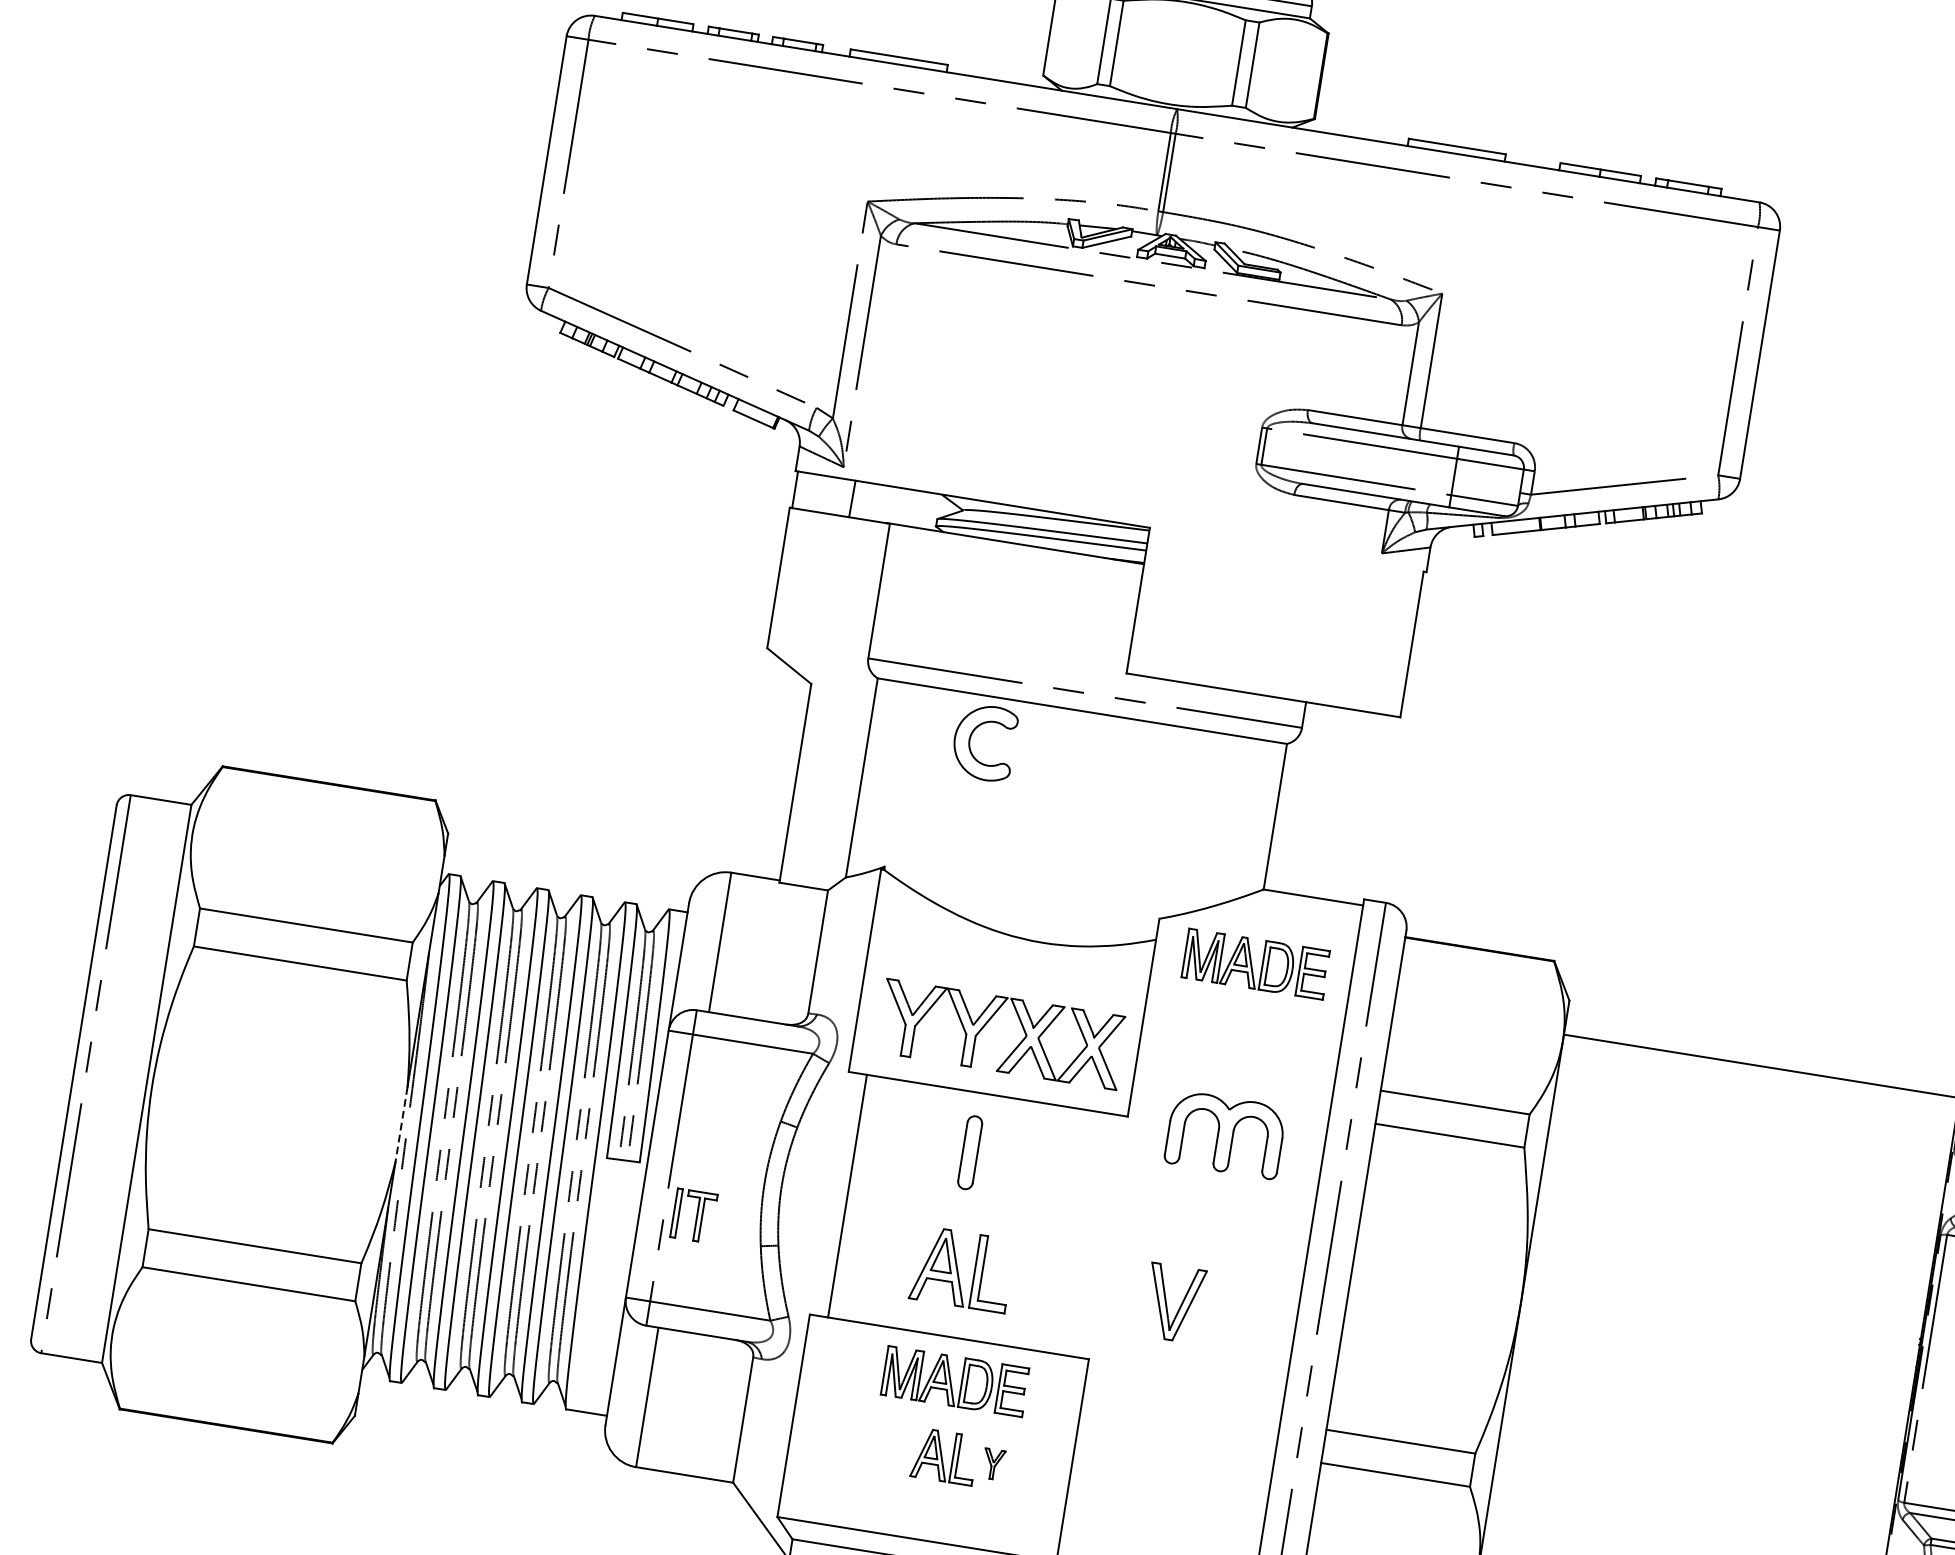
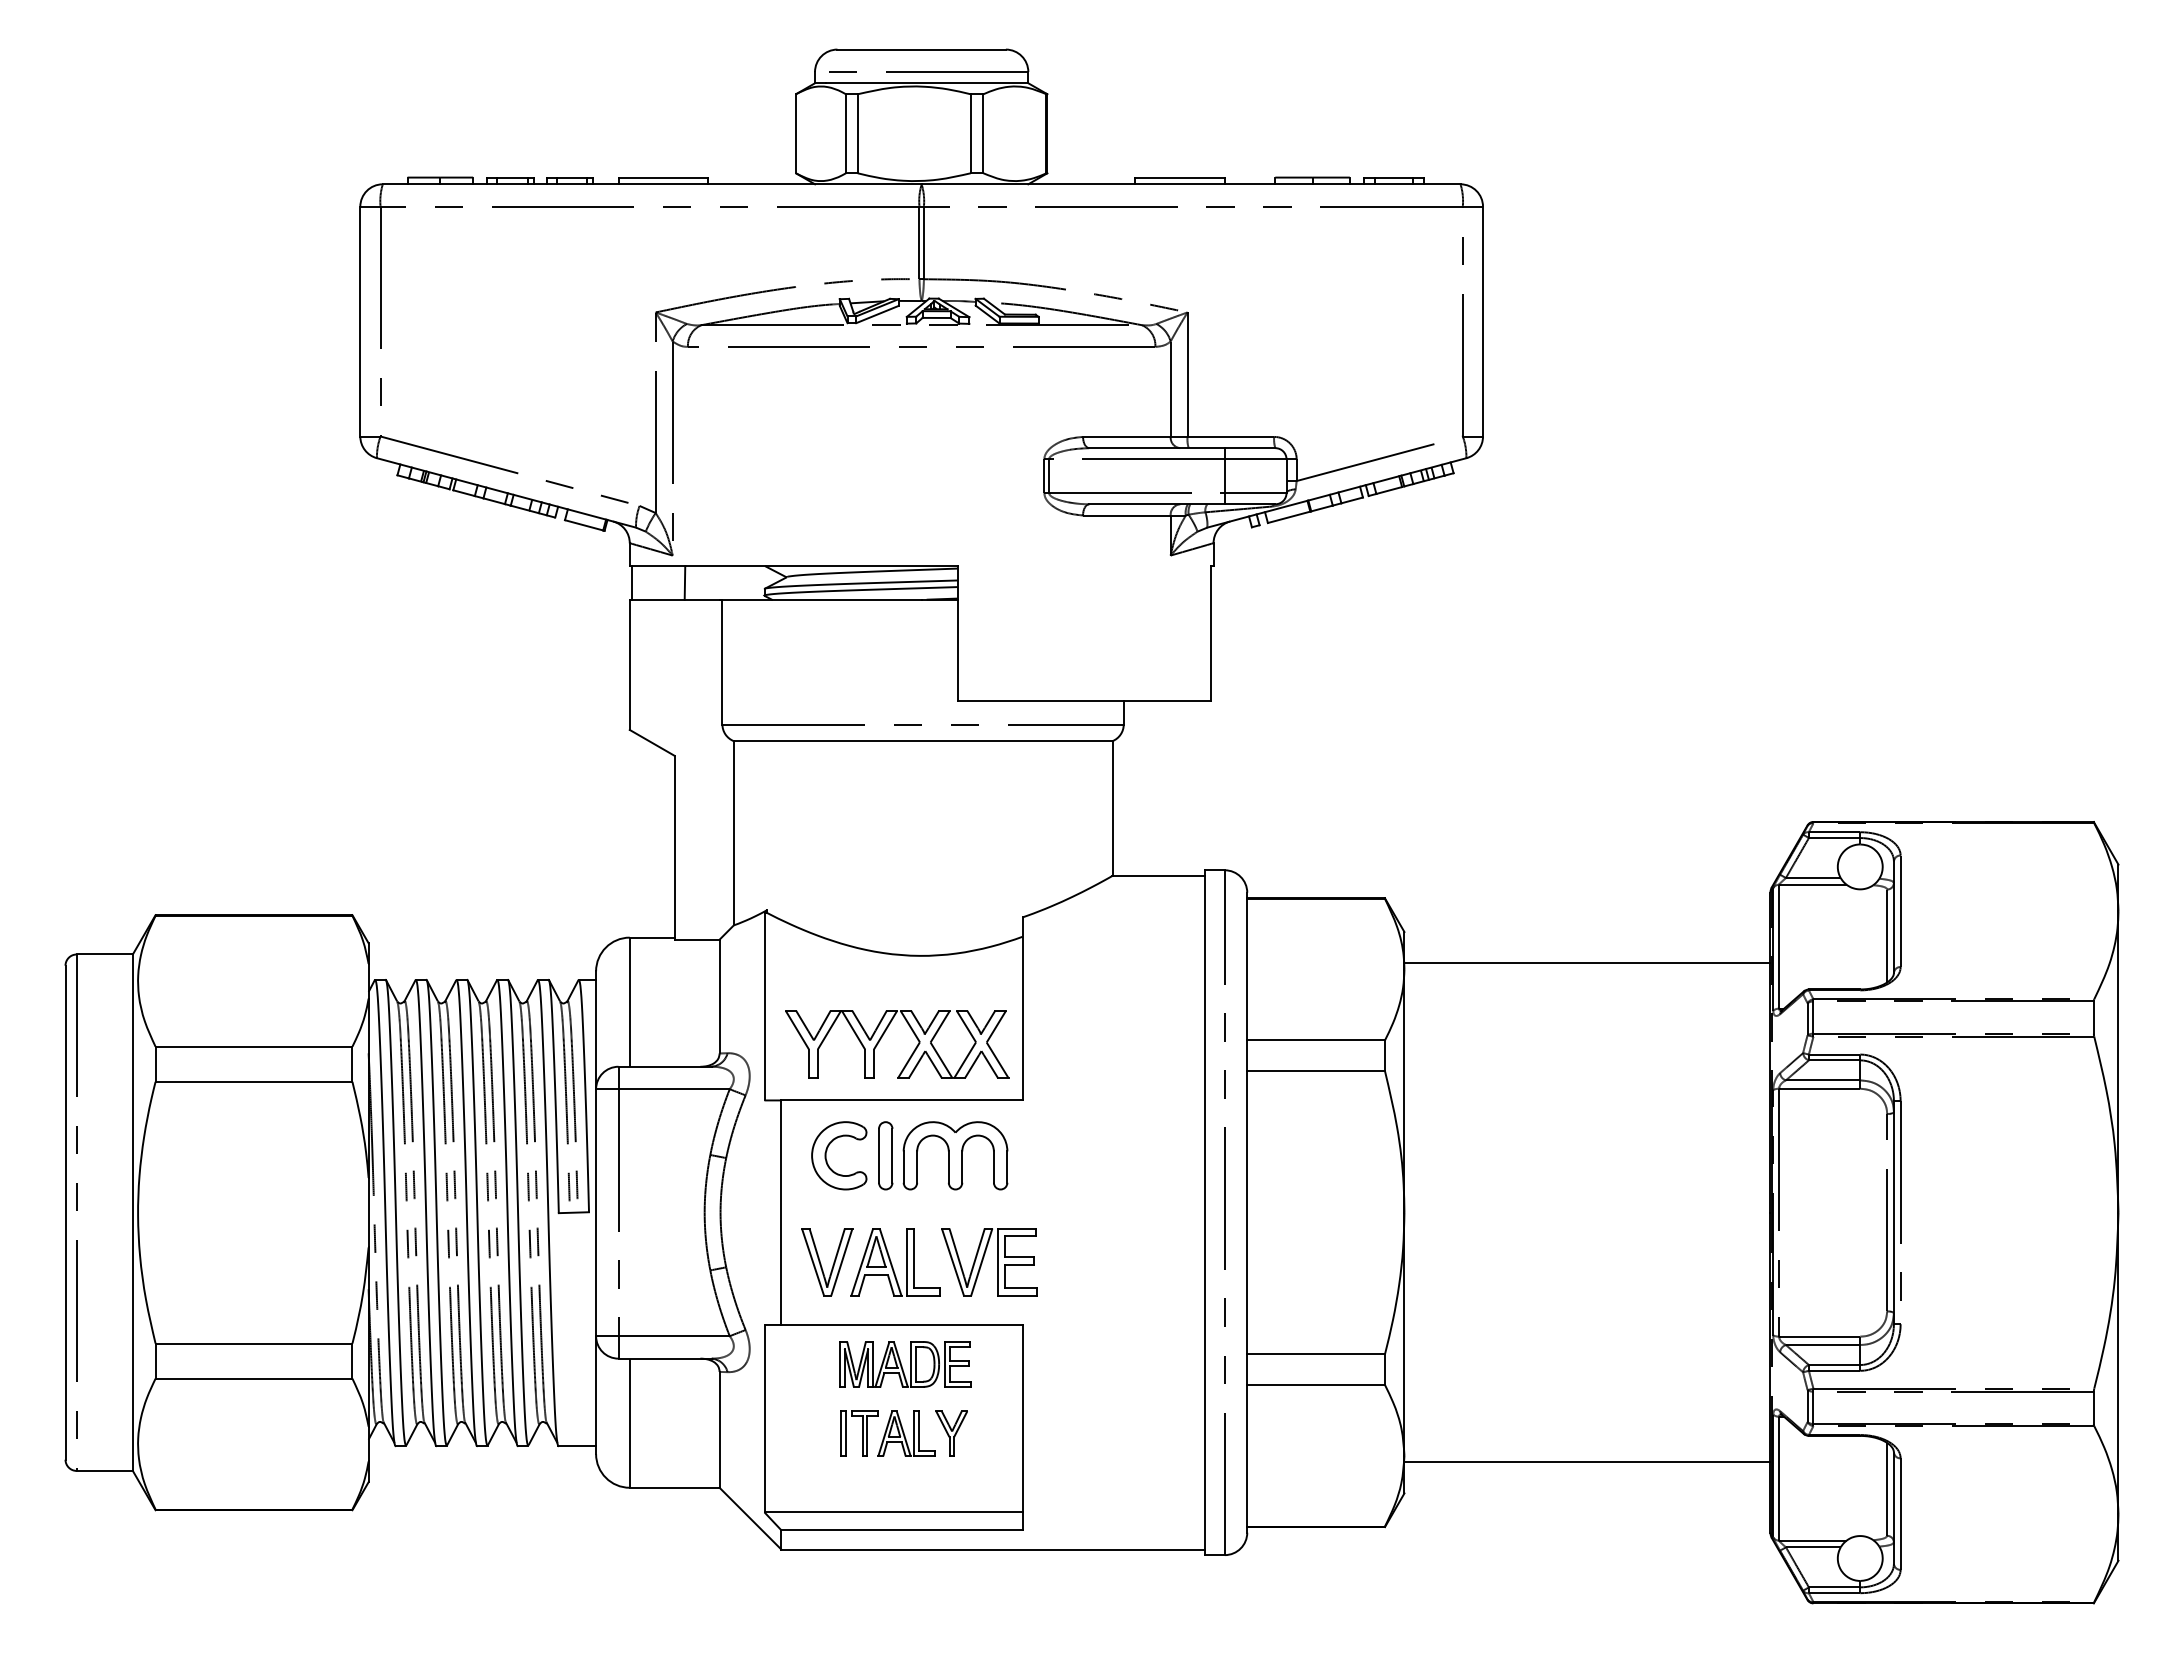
part: (972, 734) -> (827, 1150), moved
part: (1256, 964) -> (1116, 944), removed
line: (401, 1124) -> (368, 1212), dashed -> solid
part: (1225, 1134) -> (955, 1155), moved
part: (693, 1215) -> (859, 1433), moved
part: (1057, 1282) -> (983, 1260), added
part: (1174, 1303) -> (827, 1262), moved
part: (993, 1464) -> (951, 1433), size x1.67

